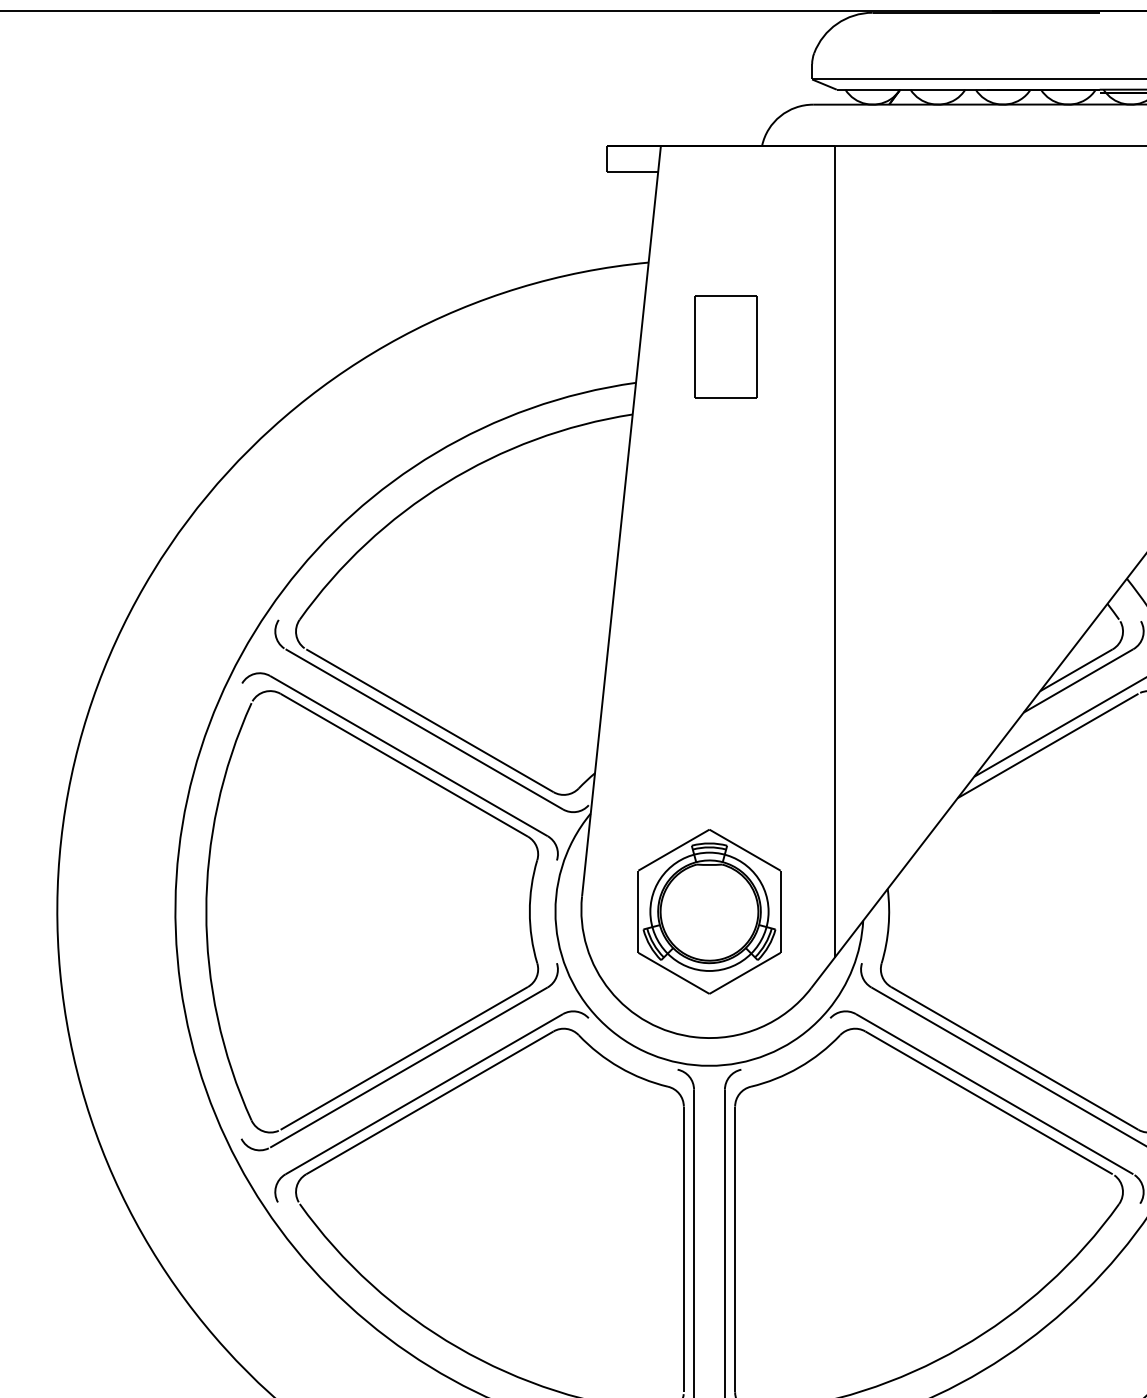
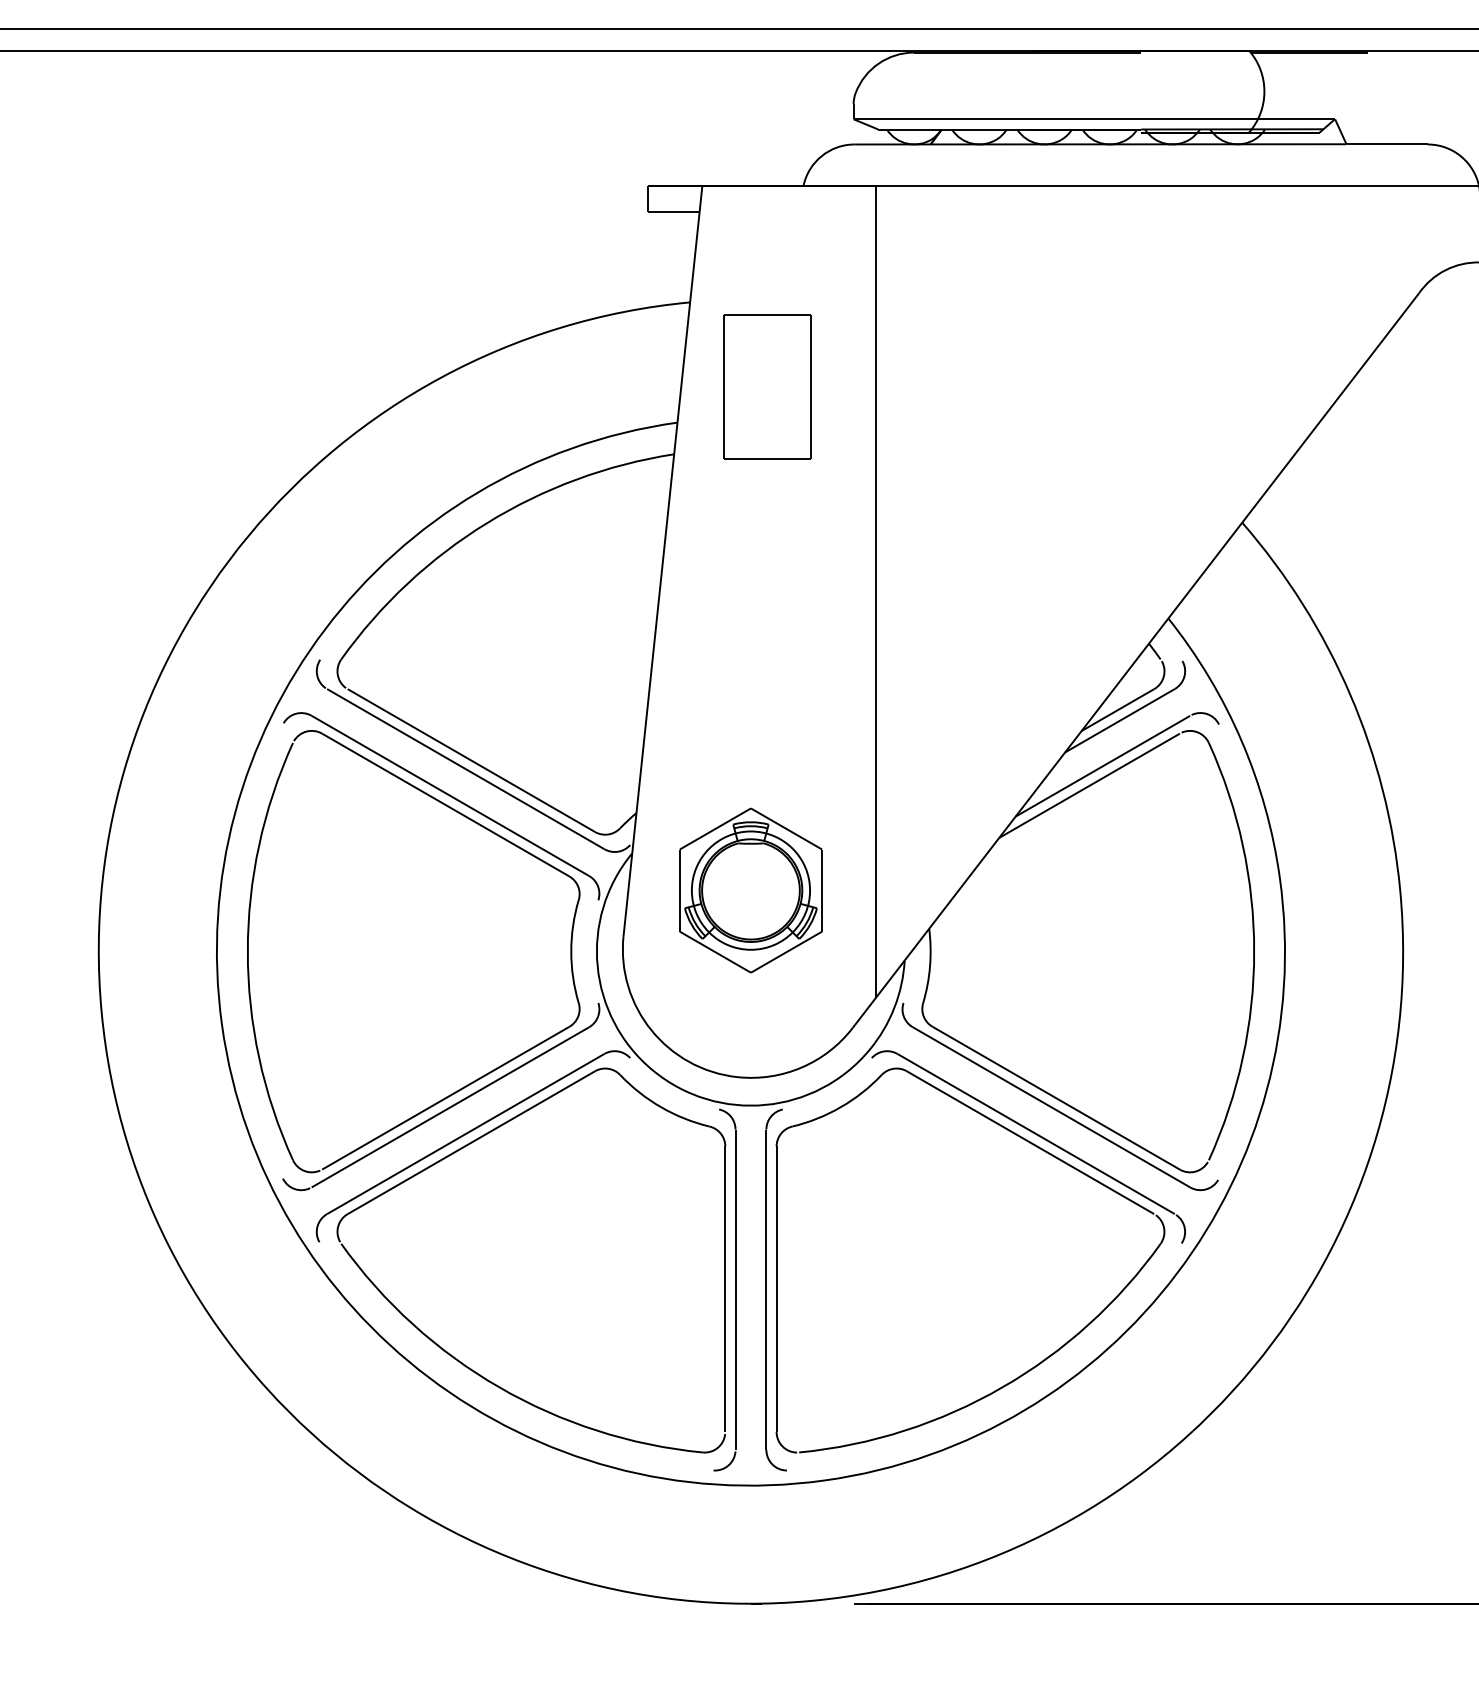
part: (725, 346) -> (766, 386), size x1.4
part: (709, 911) -> (750, 890), moved

